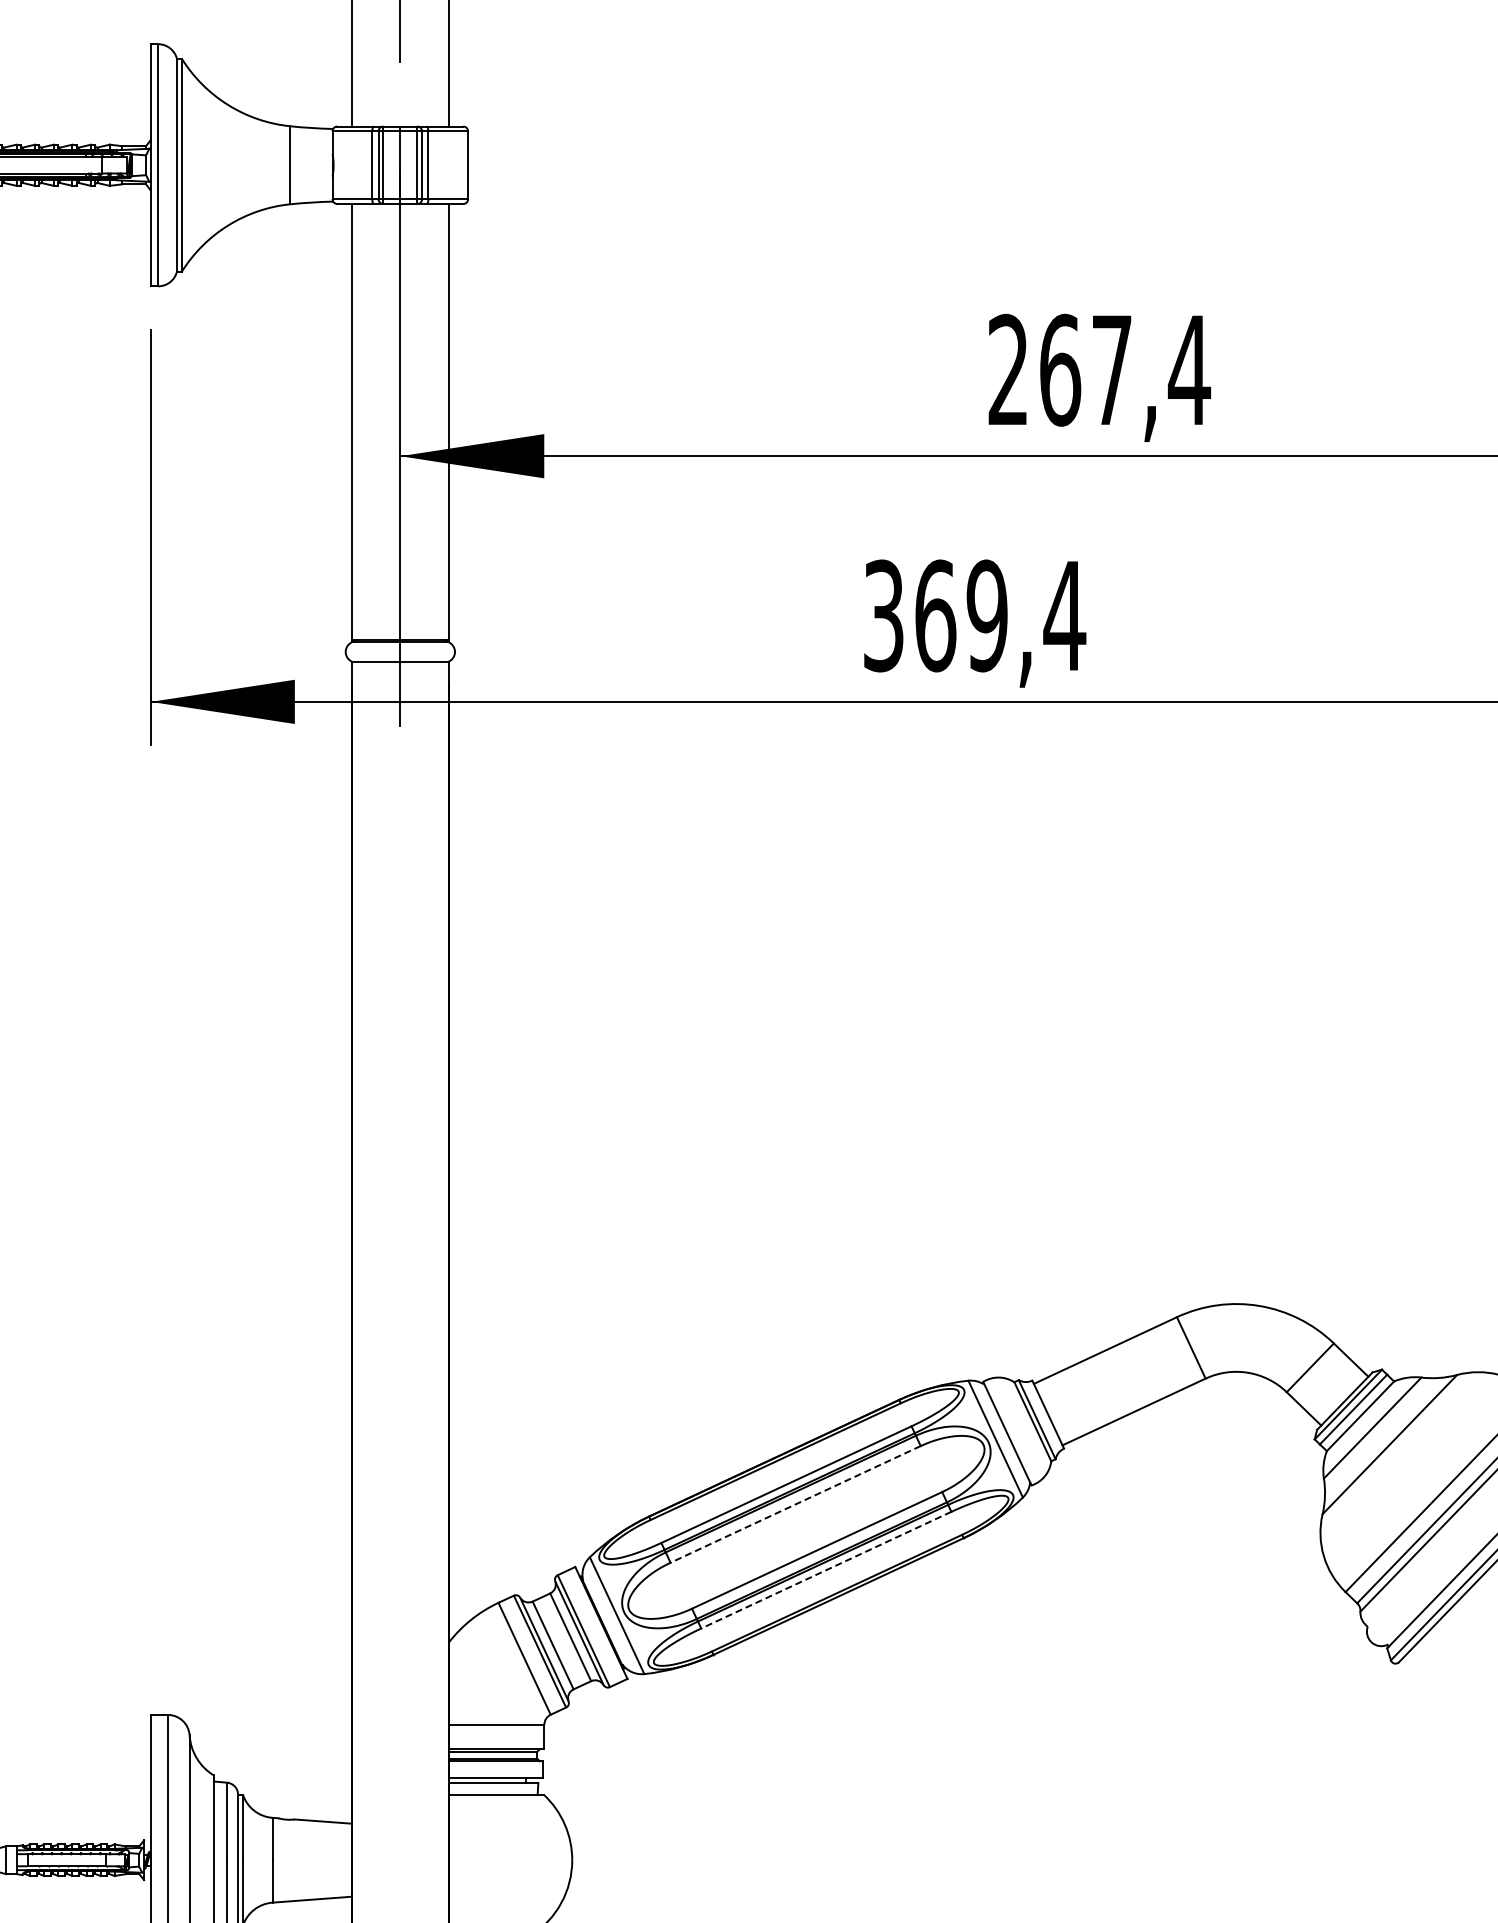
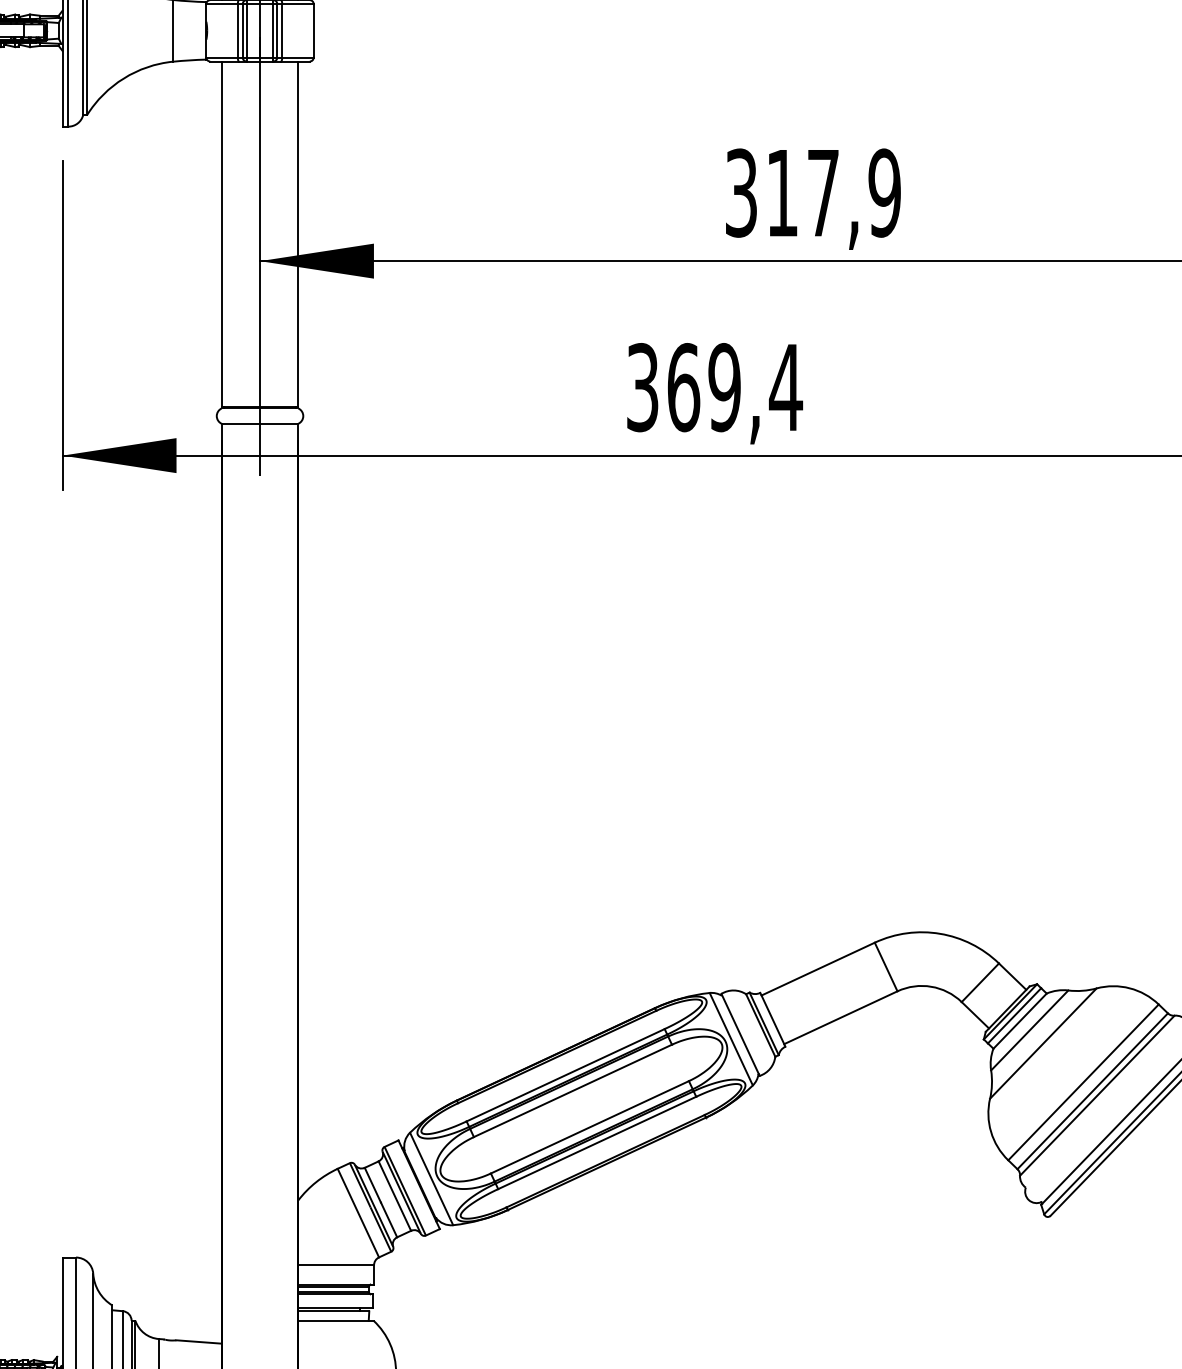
text: (1099, 369) -> (813, 192), 267,4 -> 317,9
line: (795, 1504) -> (572, 1090), dashed -> solid
line: (826, 1570) -> (597, 1143), dashed -> solid

